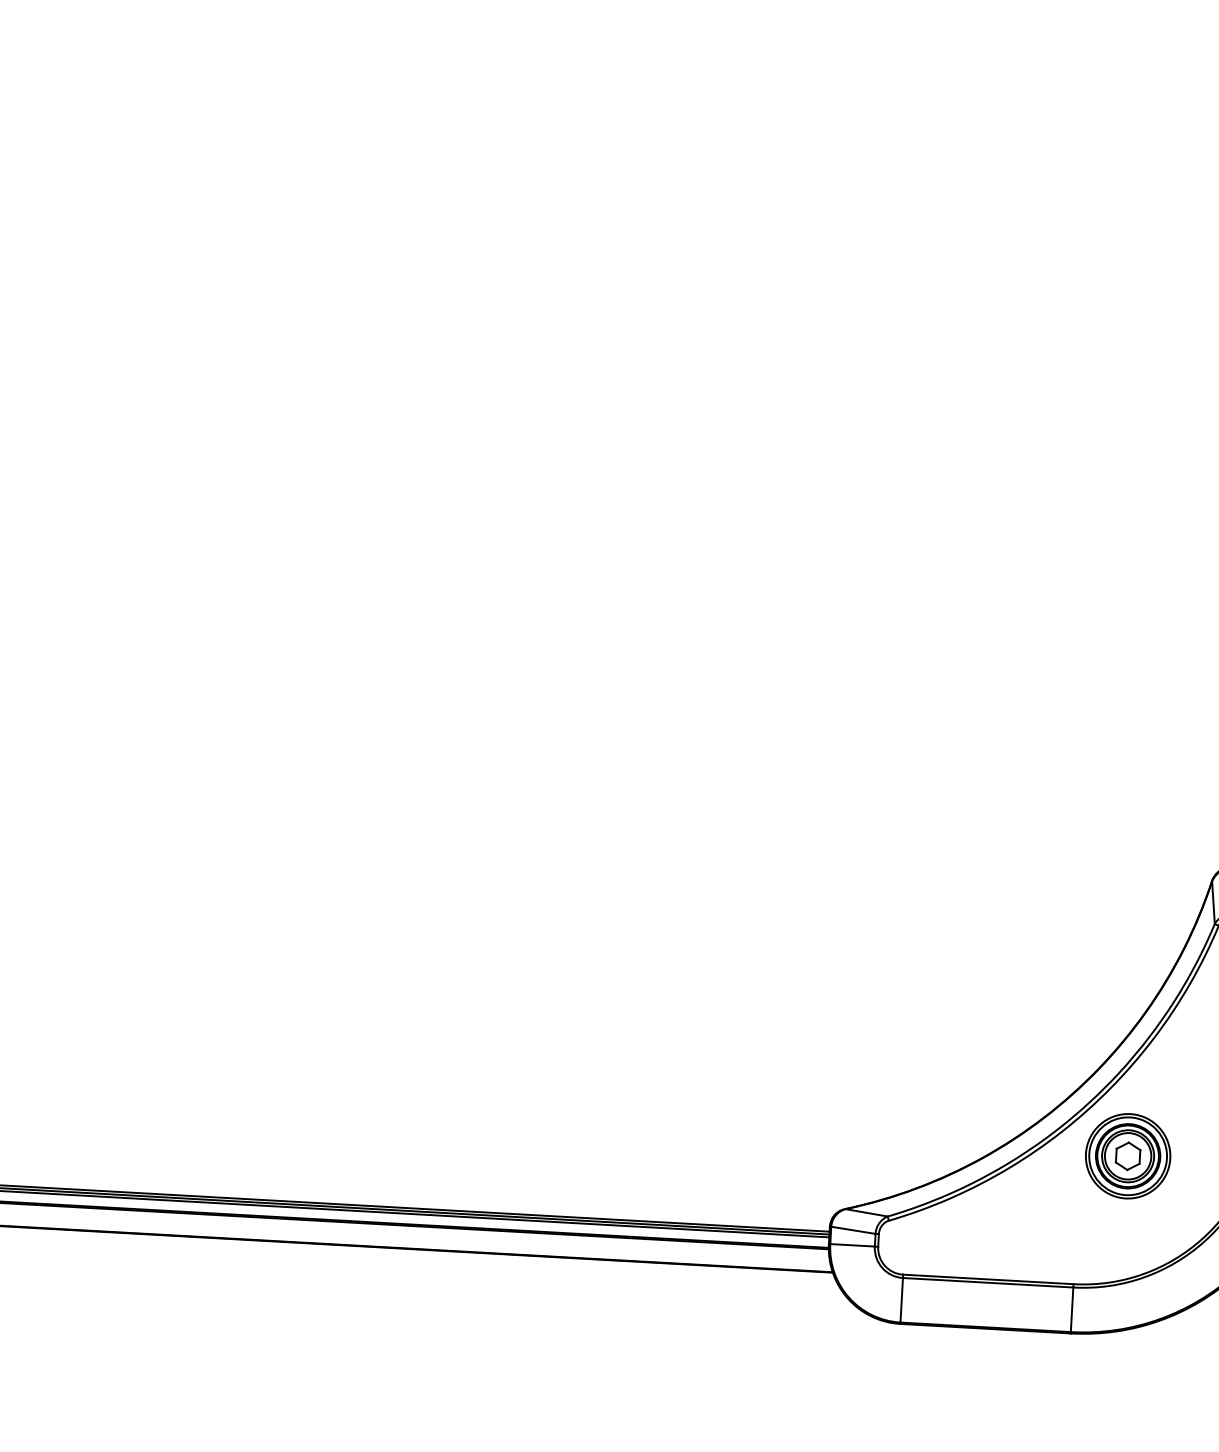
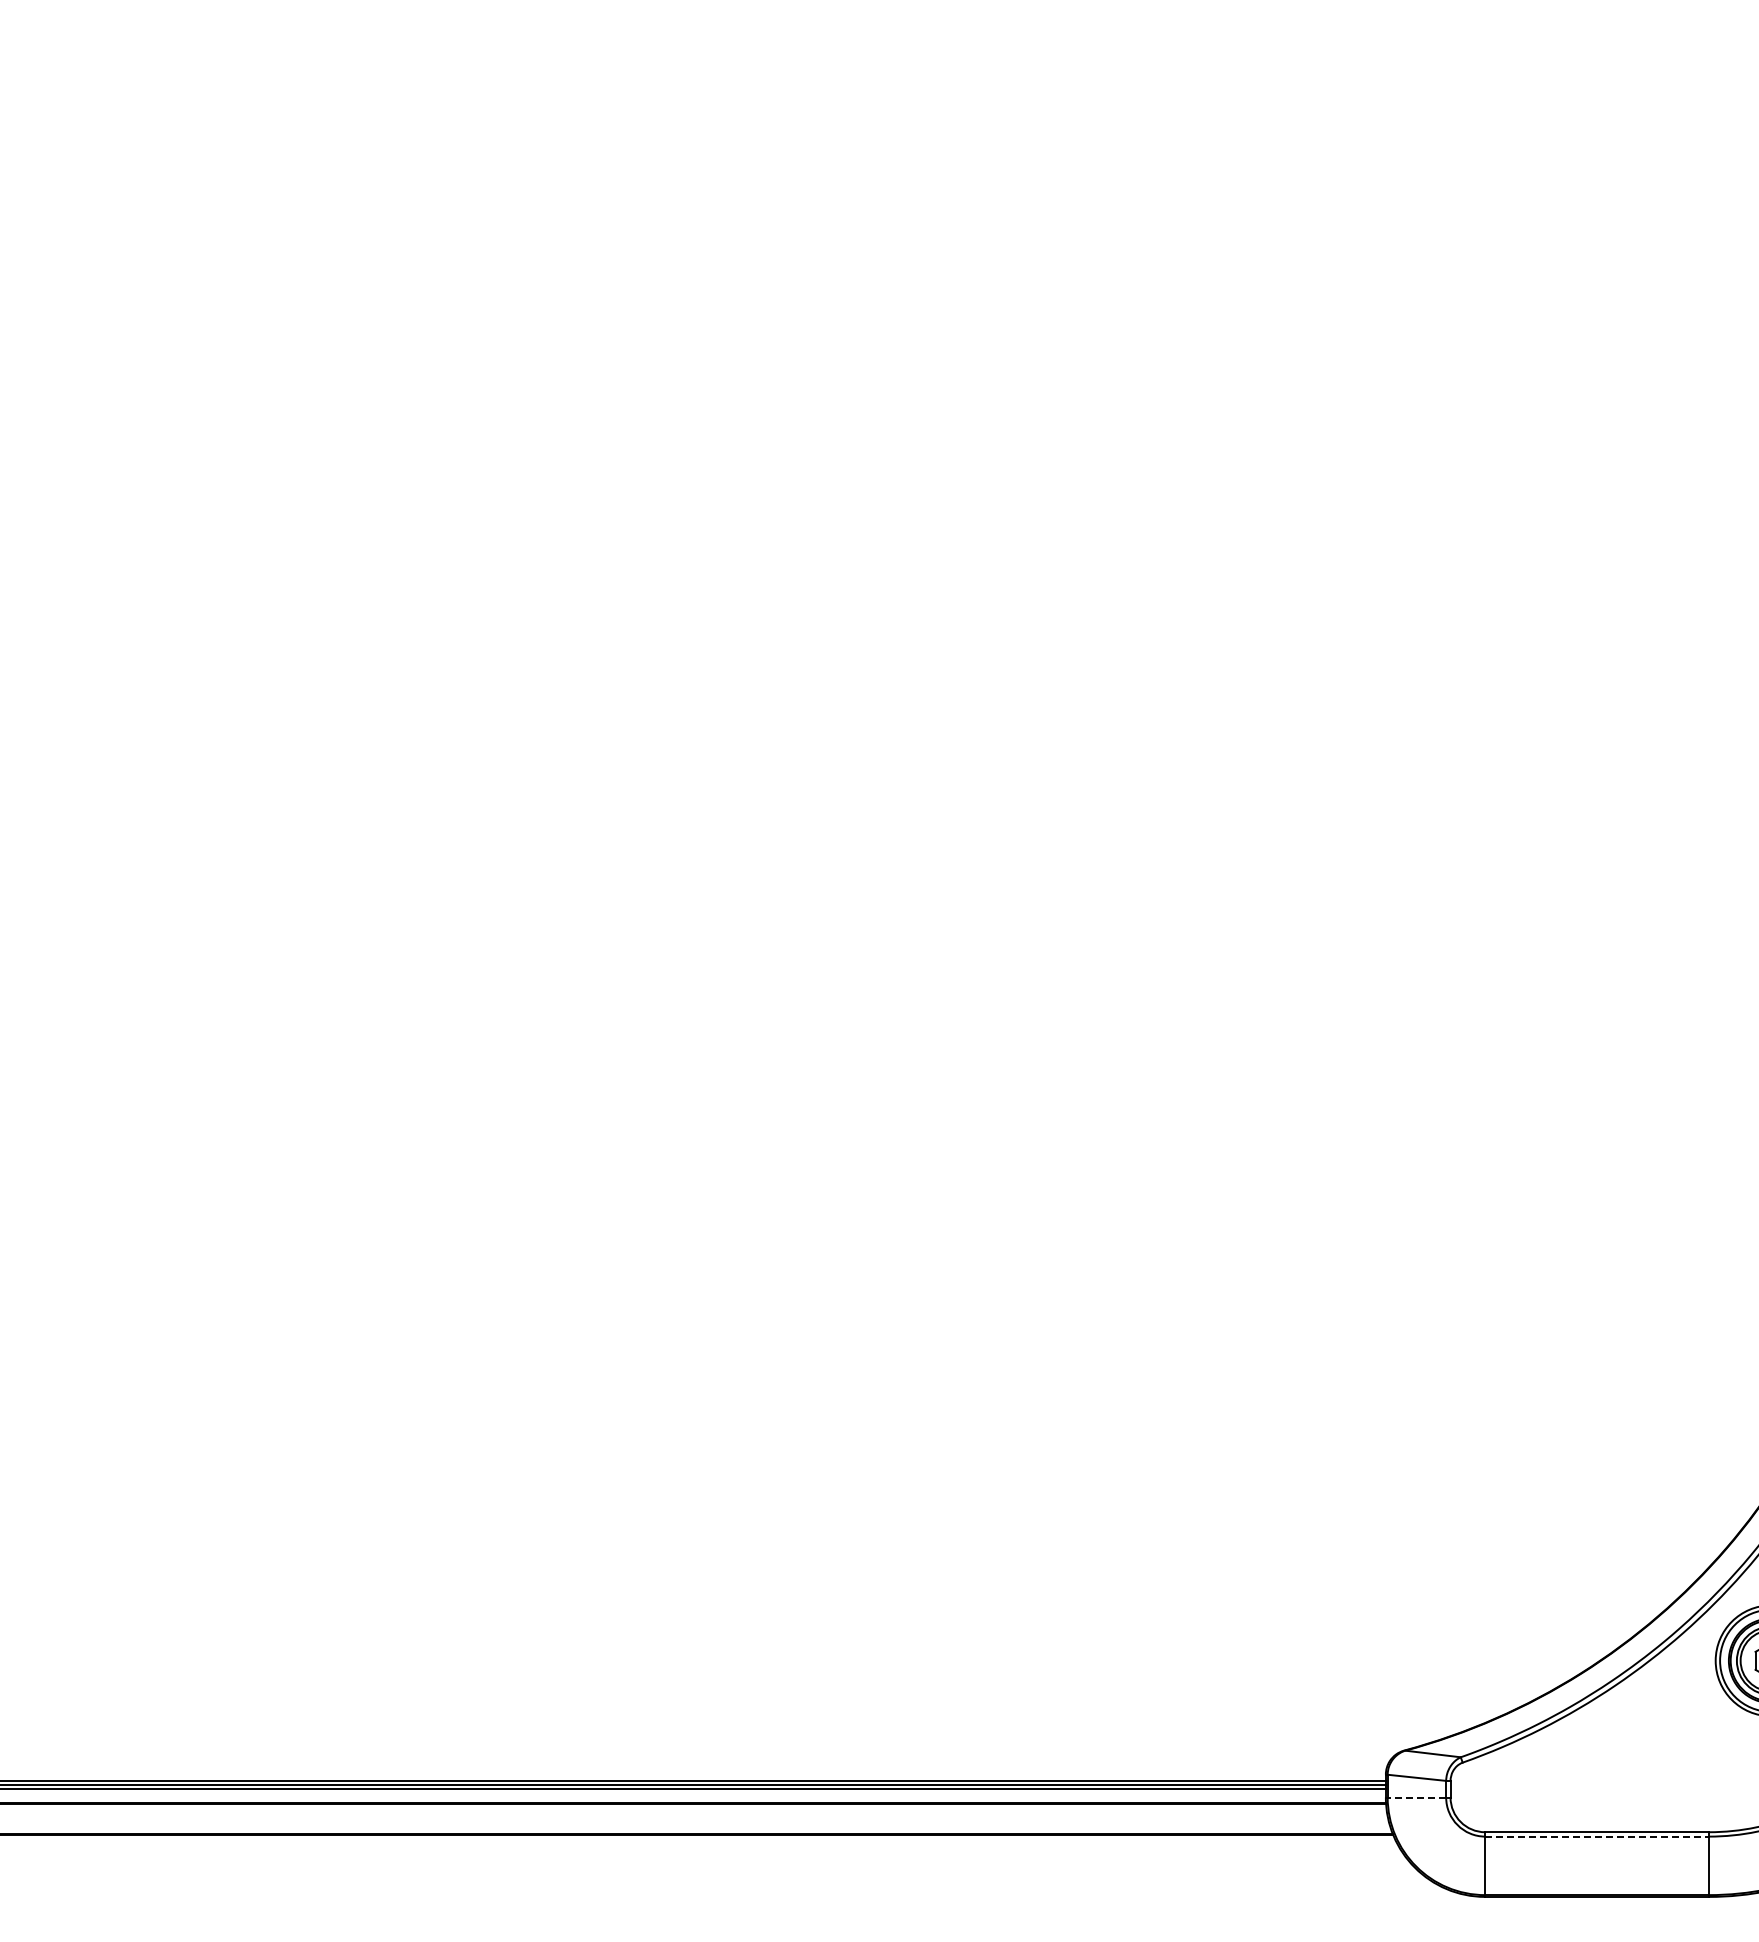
line: (852, 1245) -> (1416, 1797), solid -> dashed
line: (988, 1282) -> (1597, 1836), solid -> dashed

